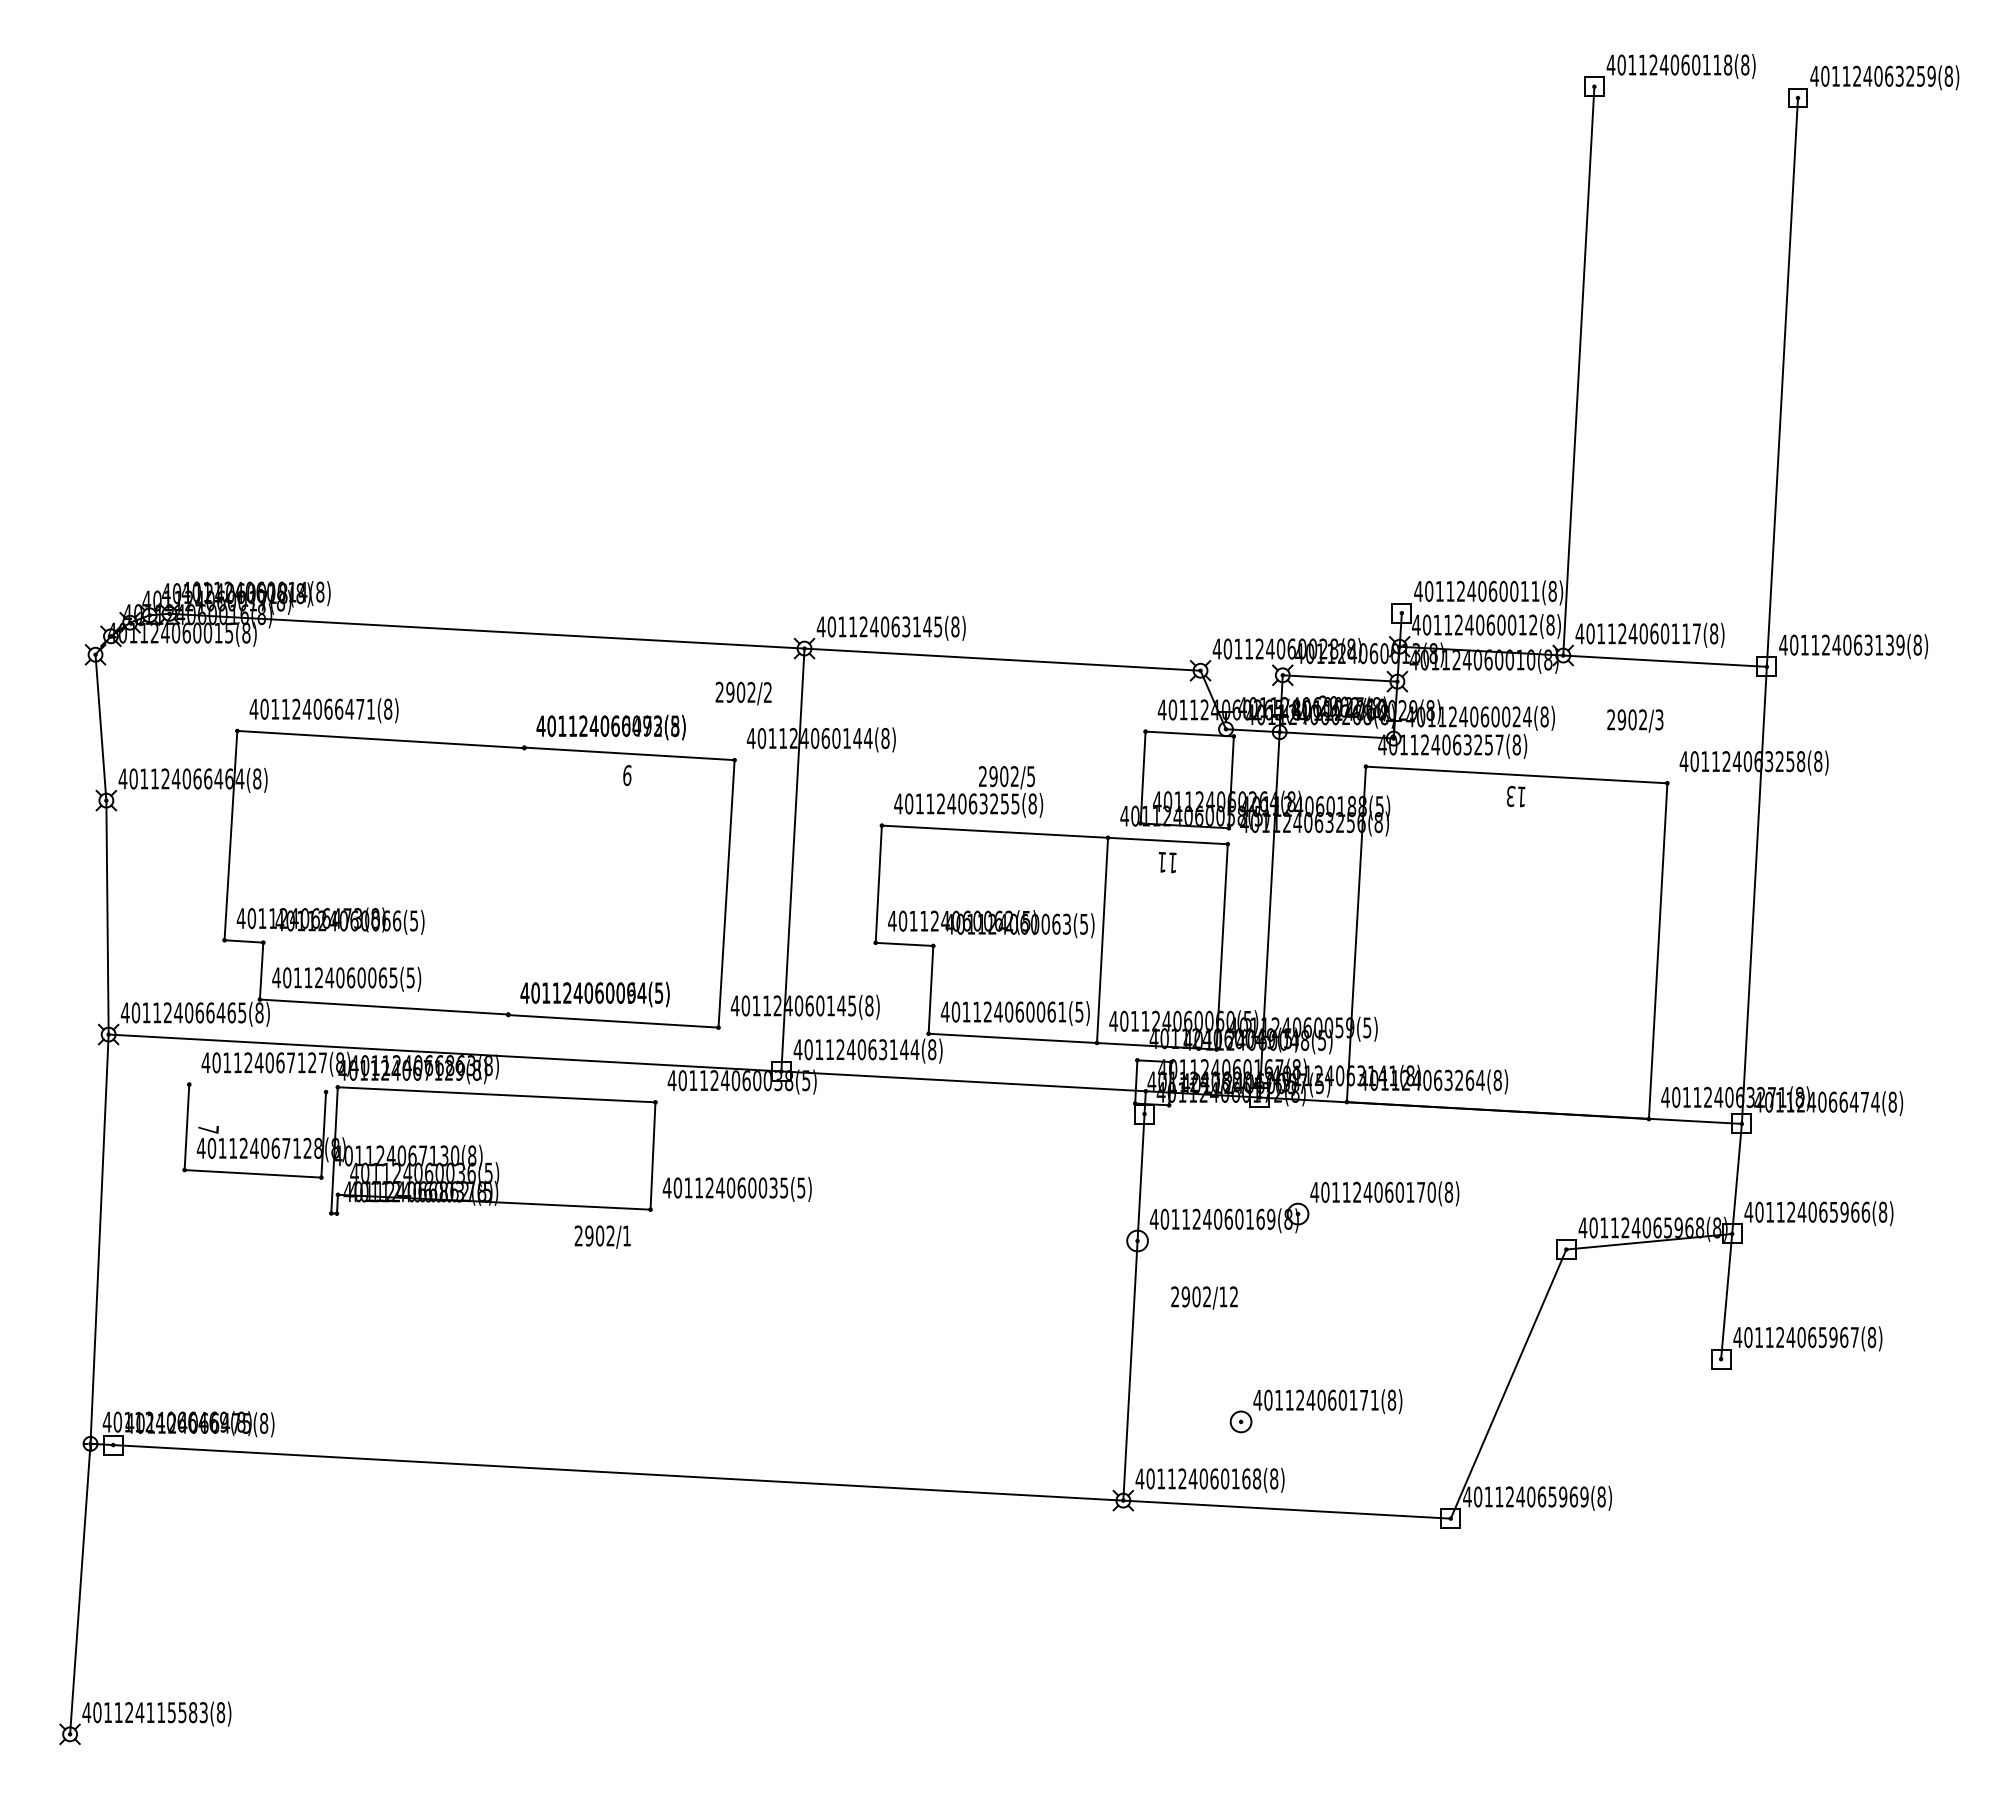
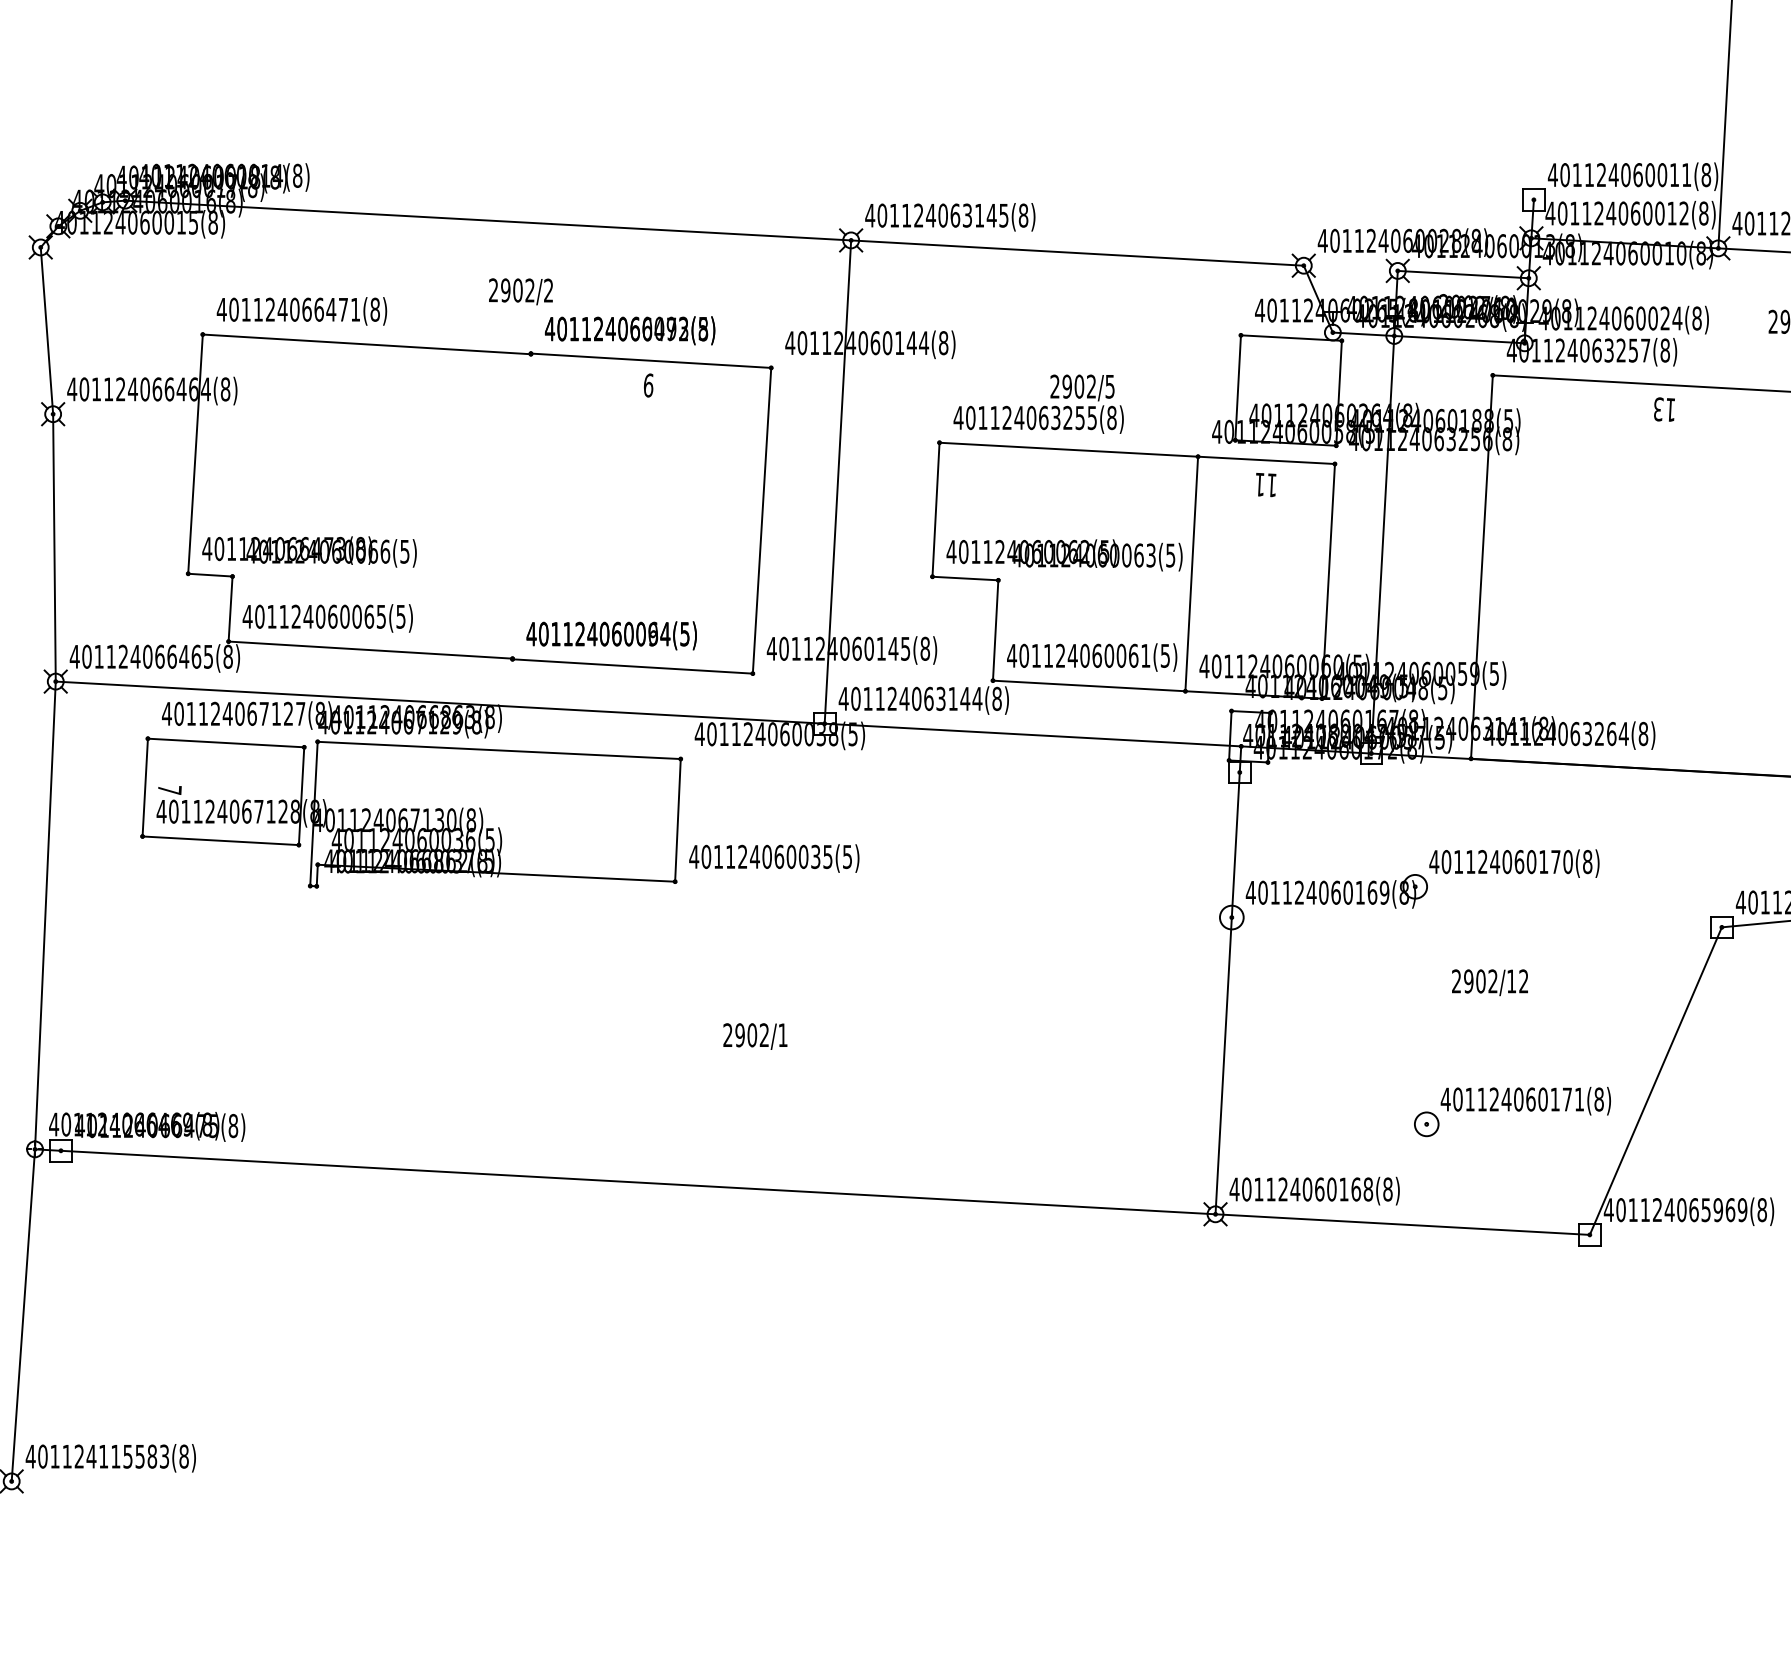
text: (743, 693) -> (520, 291), moved
line: (257, 1088) -> (225, 743), added
text: (602, 1236) -> (755, 1035), moved
text: (1204, 1297) -> (1490, 982), moved
part: (1315, 1411) -> (1511, 1112), moved

